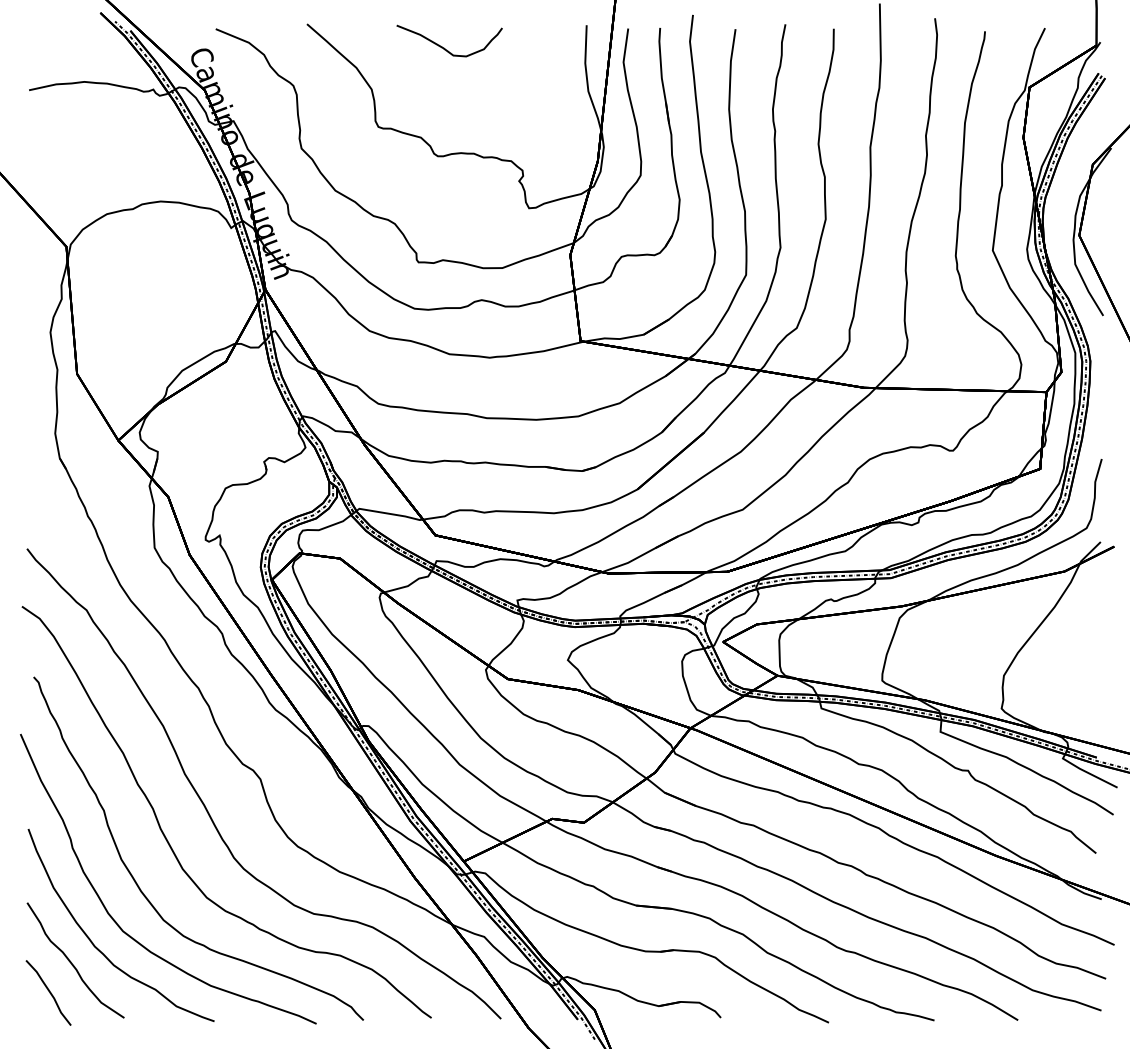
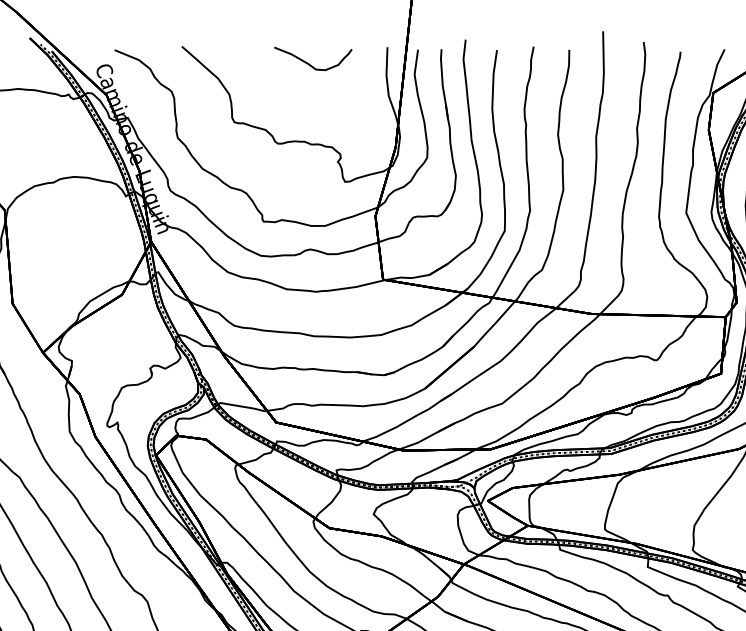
curve: (444, 47) -> (309, 63), moved

